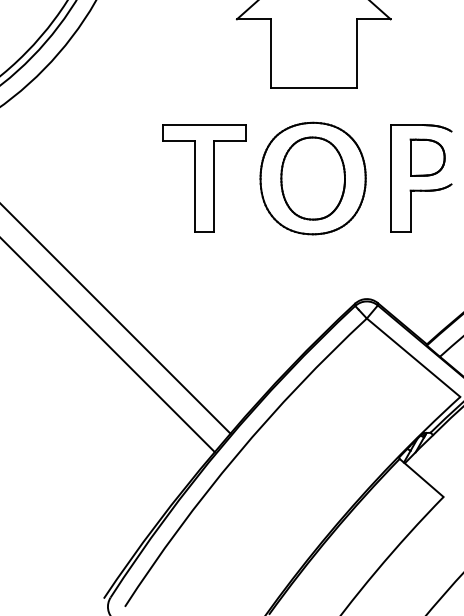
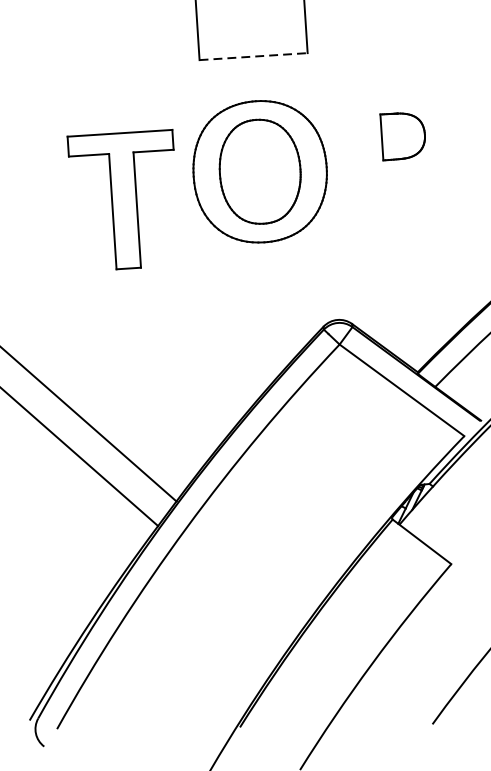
line: (313, 87) -> (253, 56), solid -> dashed
part: (204, 178) -> (123, 200), moved
part: (421, 189) -> (398, 176), removed

